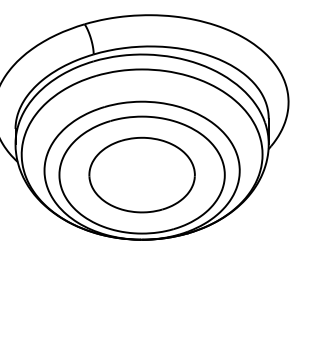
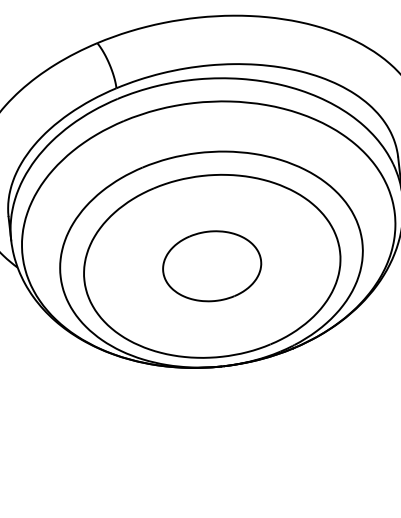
part: (141, 174) -> (211, 265), size x0.6

